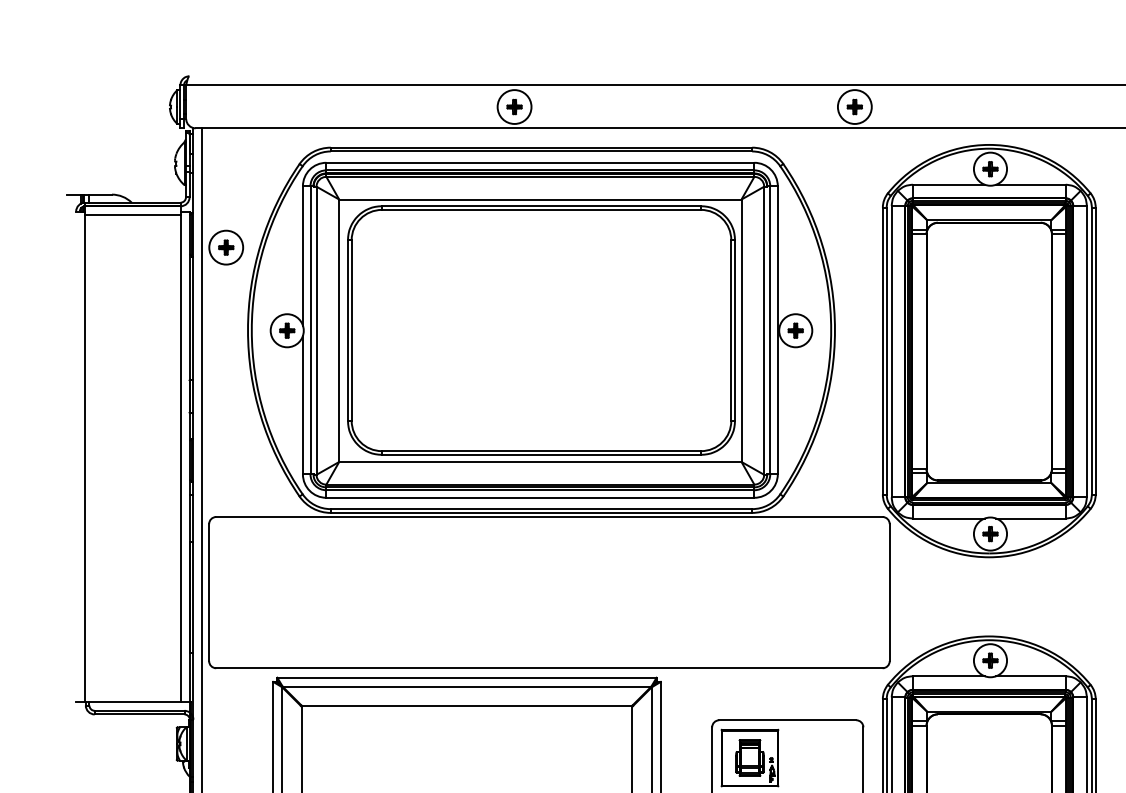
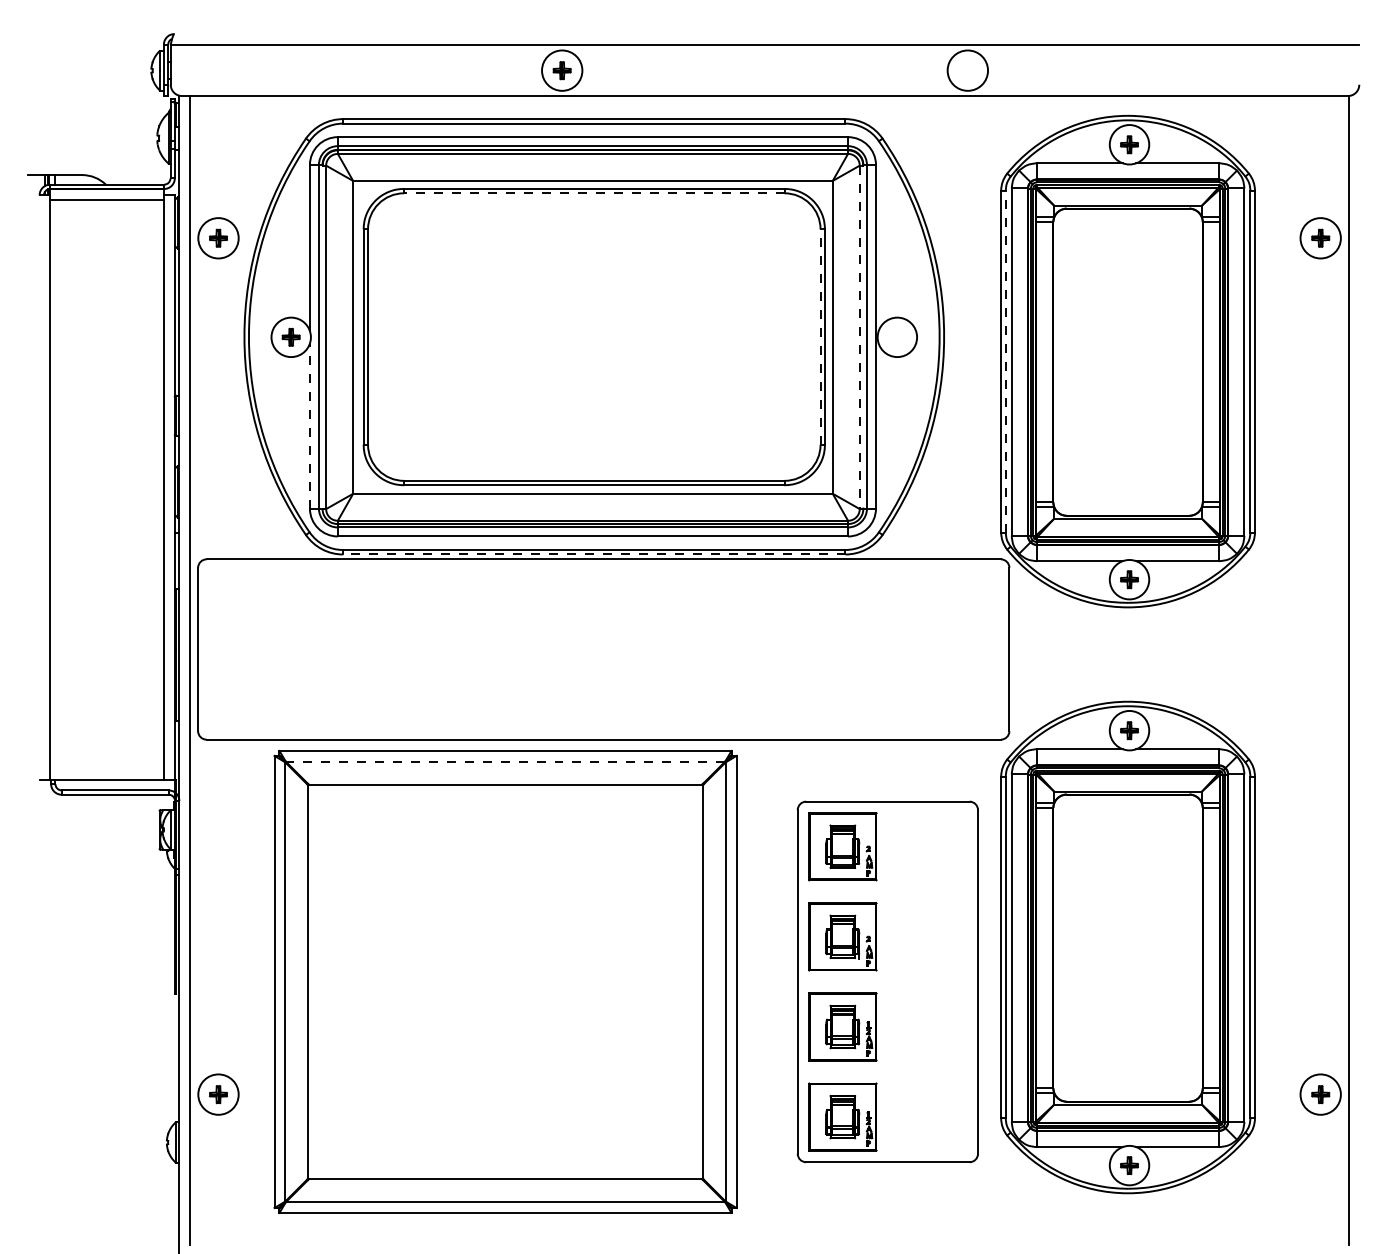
part: (854, 106) -> (967, 70), removed
line: (540, 210) -> (593, 193), solid -> dashed
line: (731, 330) -> (820, 337), solid -> dashed
line: (763, 330) -> (859, 337), solid -> dashed
part: (795, 330) -> (896, 336), removed
line: (886, 351) -> (1005, 361), solid -> dashed
line: (302, 404) -> (309, 425), solid -> dashed
line: (540, 512) -> (593, 554), solid -> dashed
line: (467, 686) -> (505, 761), solid -> dashed

